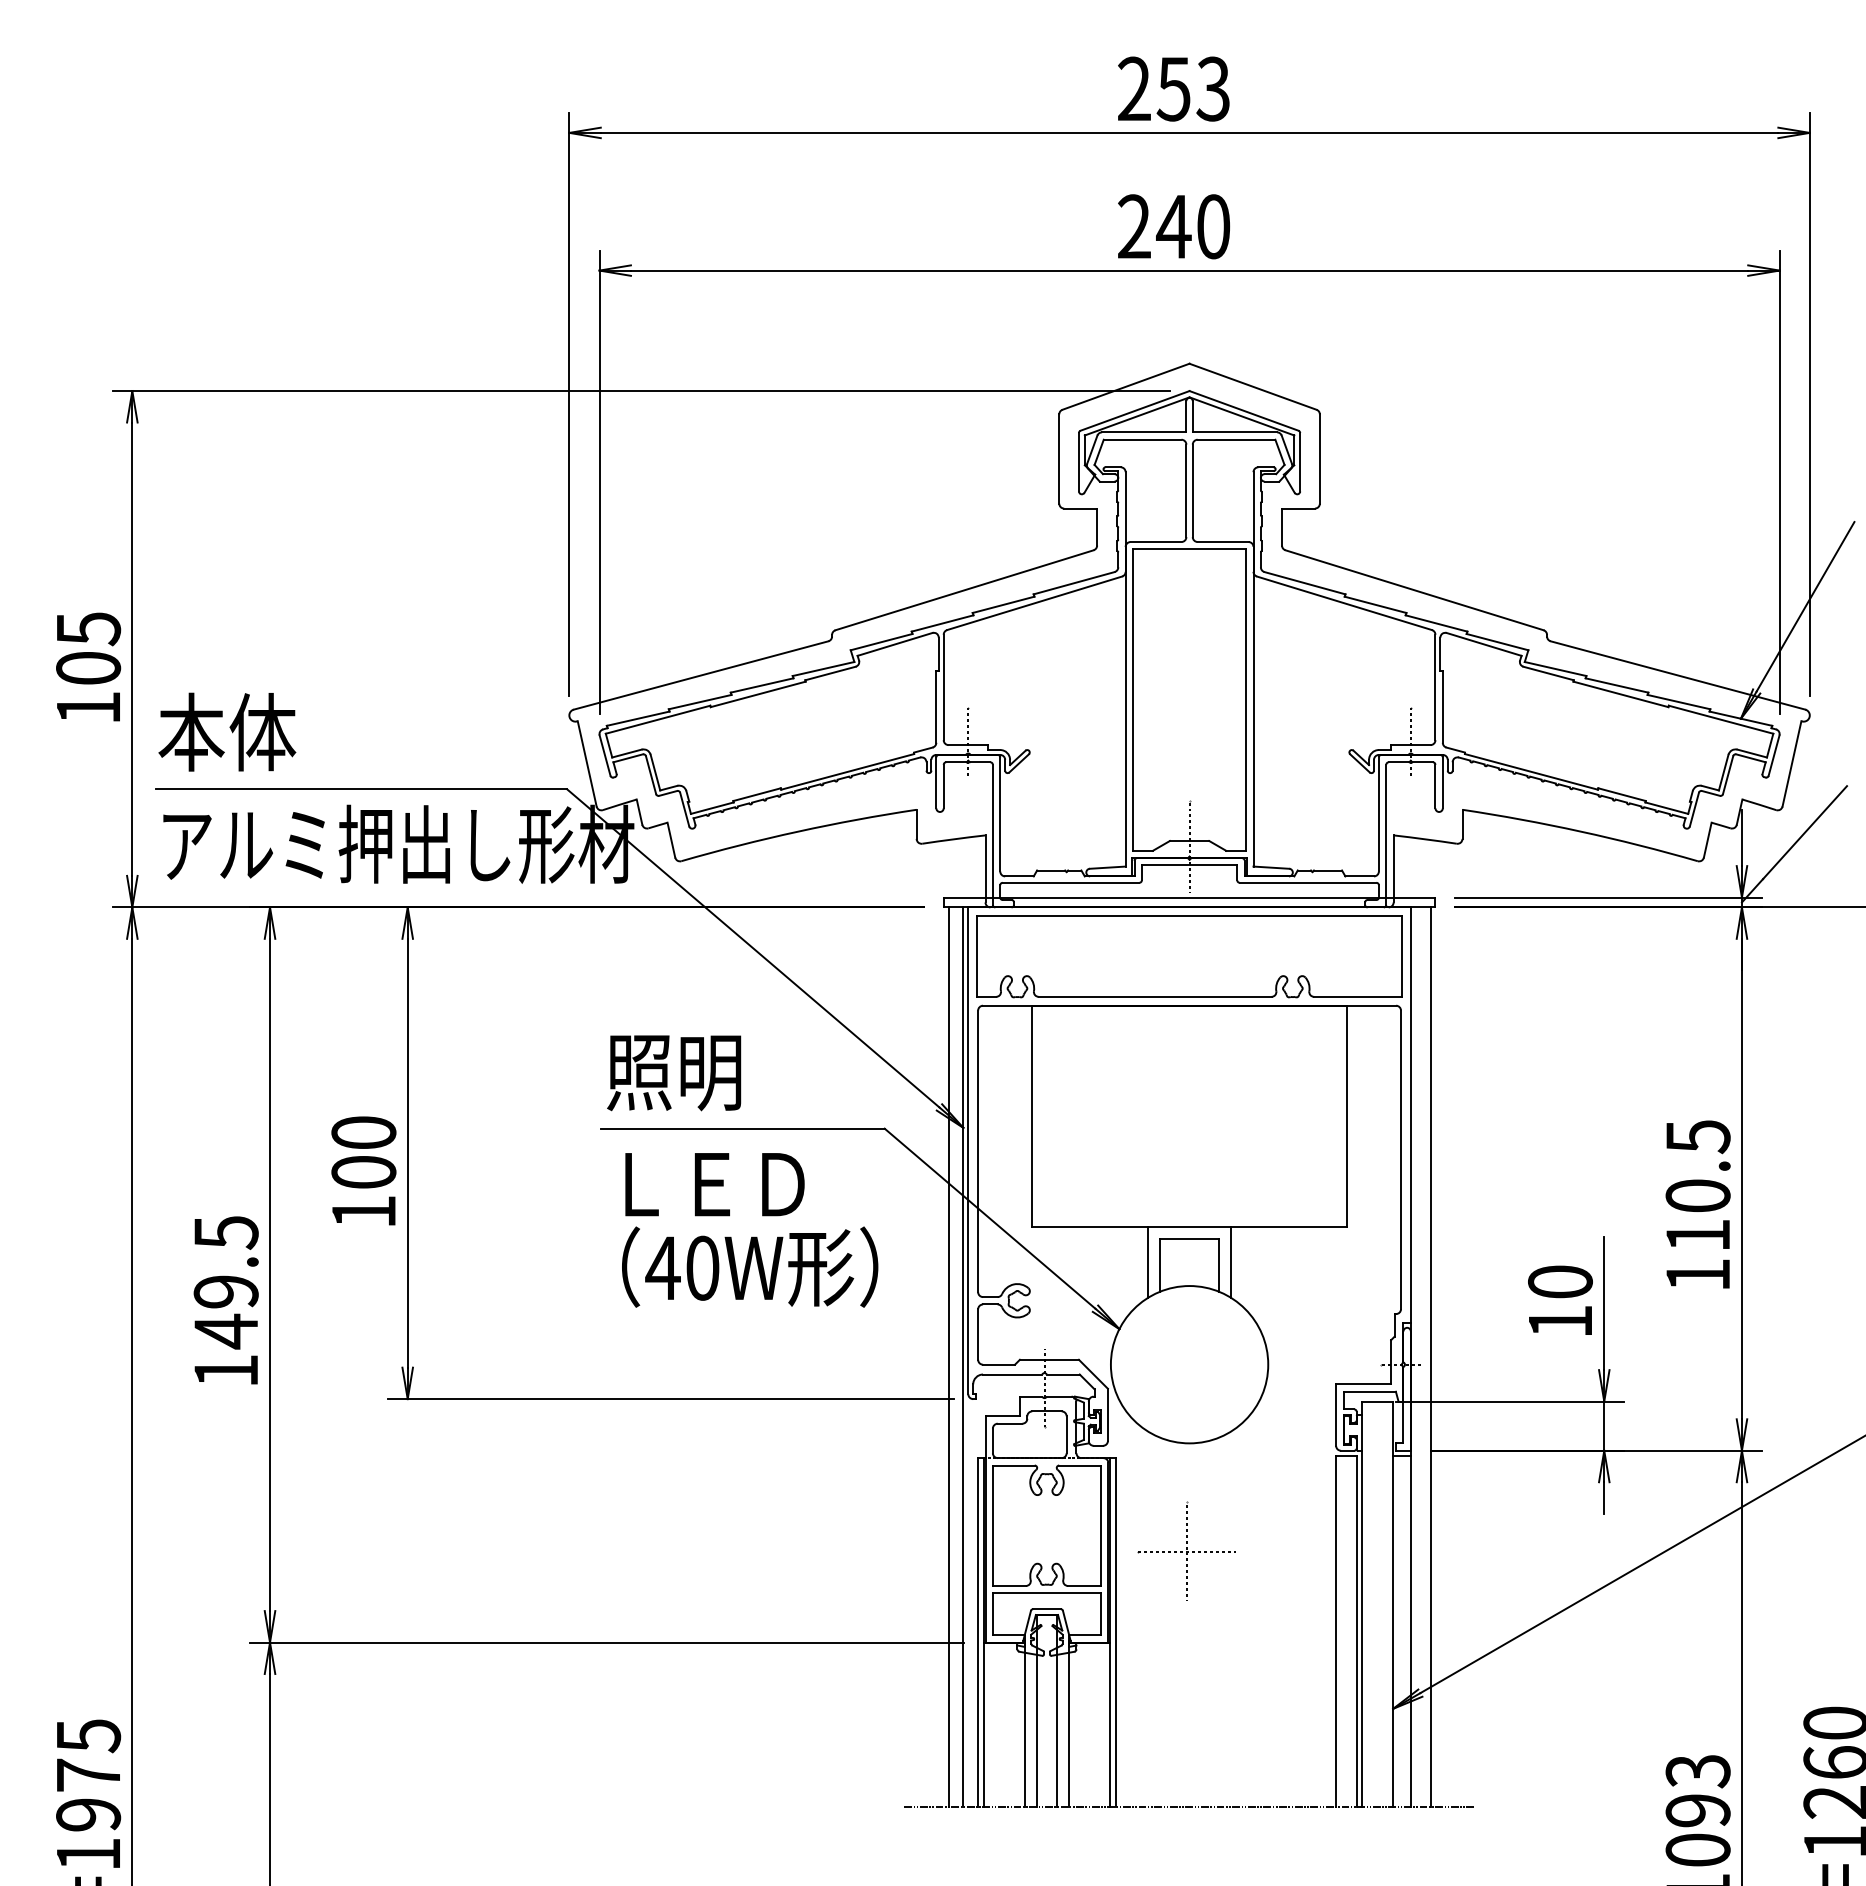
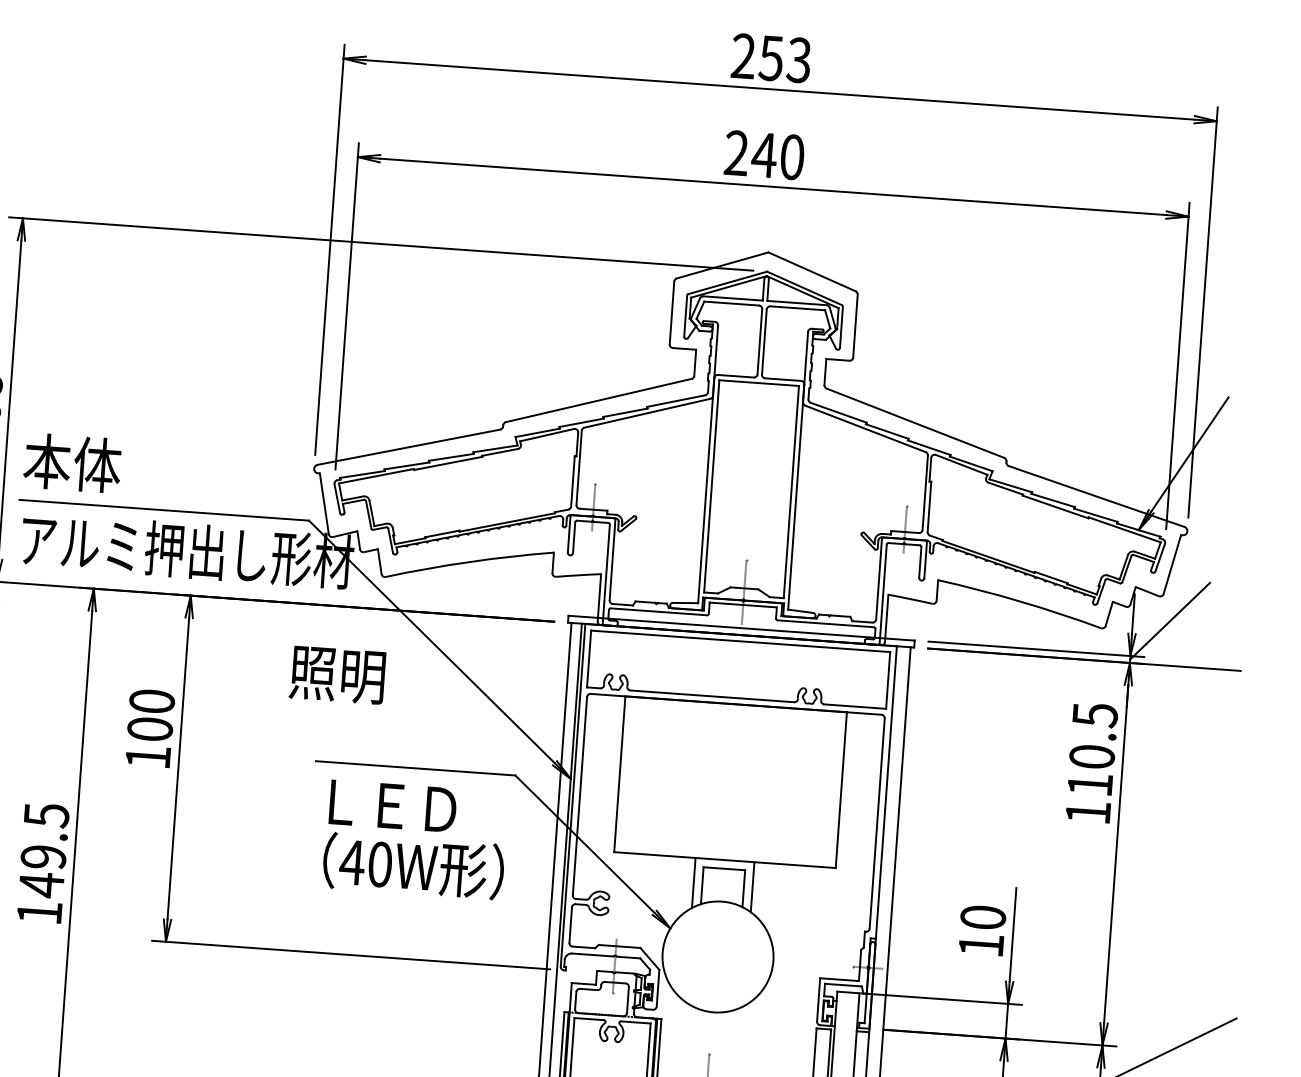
text: (674, 1073) -> (337, 675), moved
text: (363, 1170) -> (149, 727), moved
text: (1697, 1204) -> (1091, 762), moved

